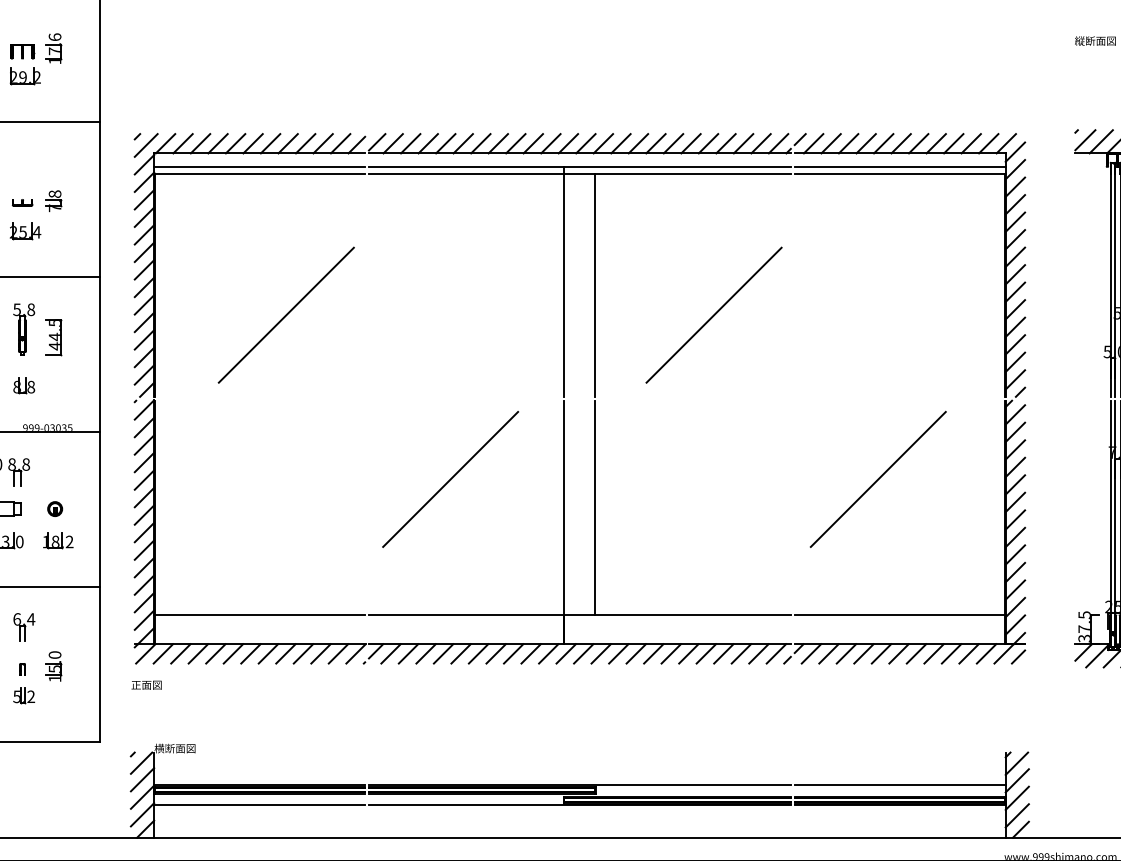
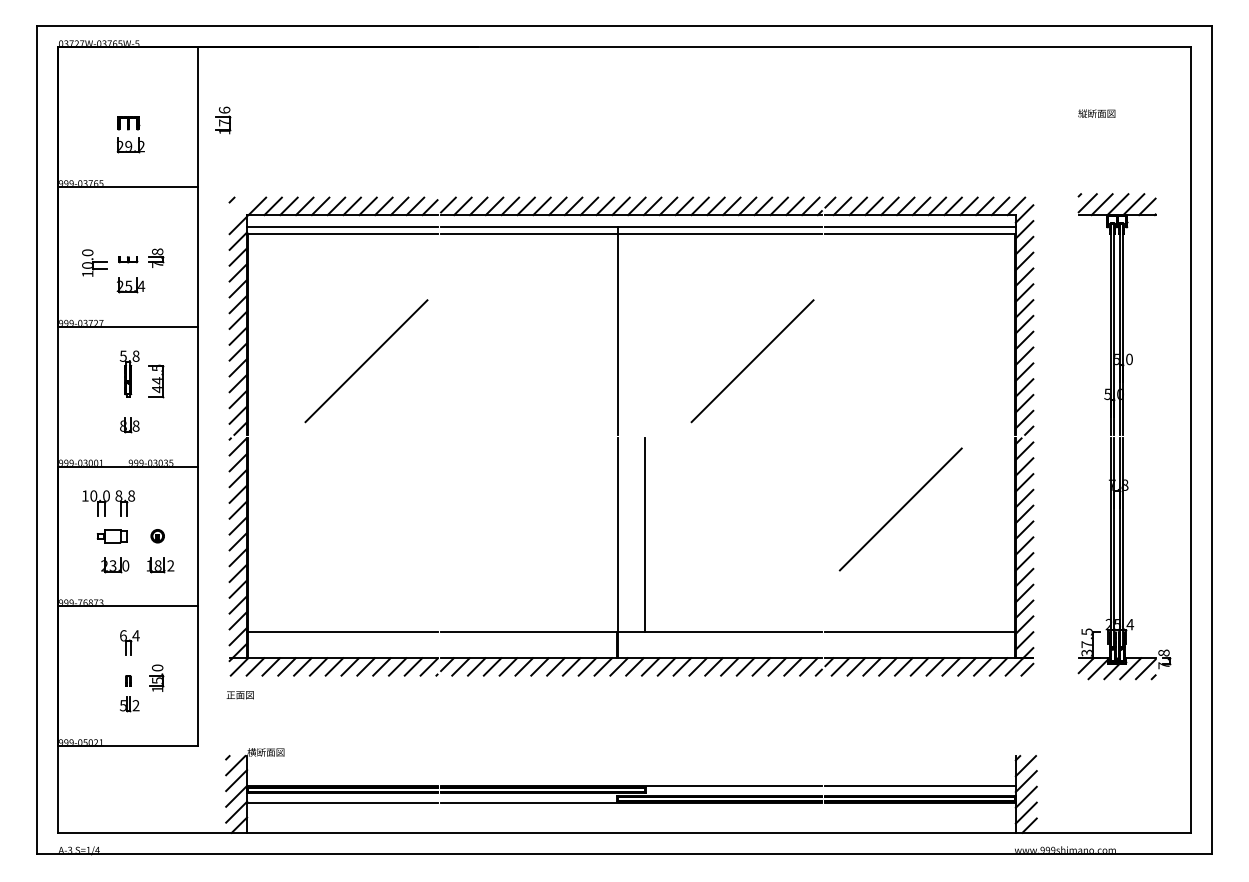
part: (53, 48) -> (223, 120), moved
line: (145, 144) -> (239, 207), removed
line: (595, 284) -> (645, 333), removed
line: (450, 479) -> (514, 509), removed

